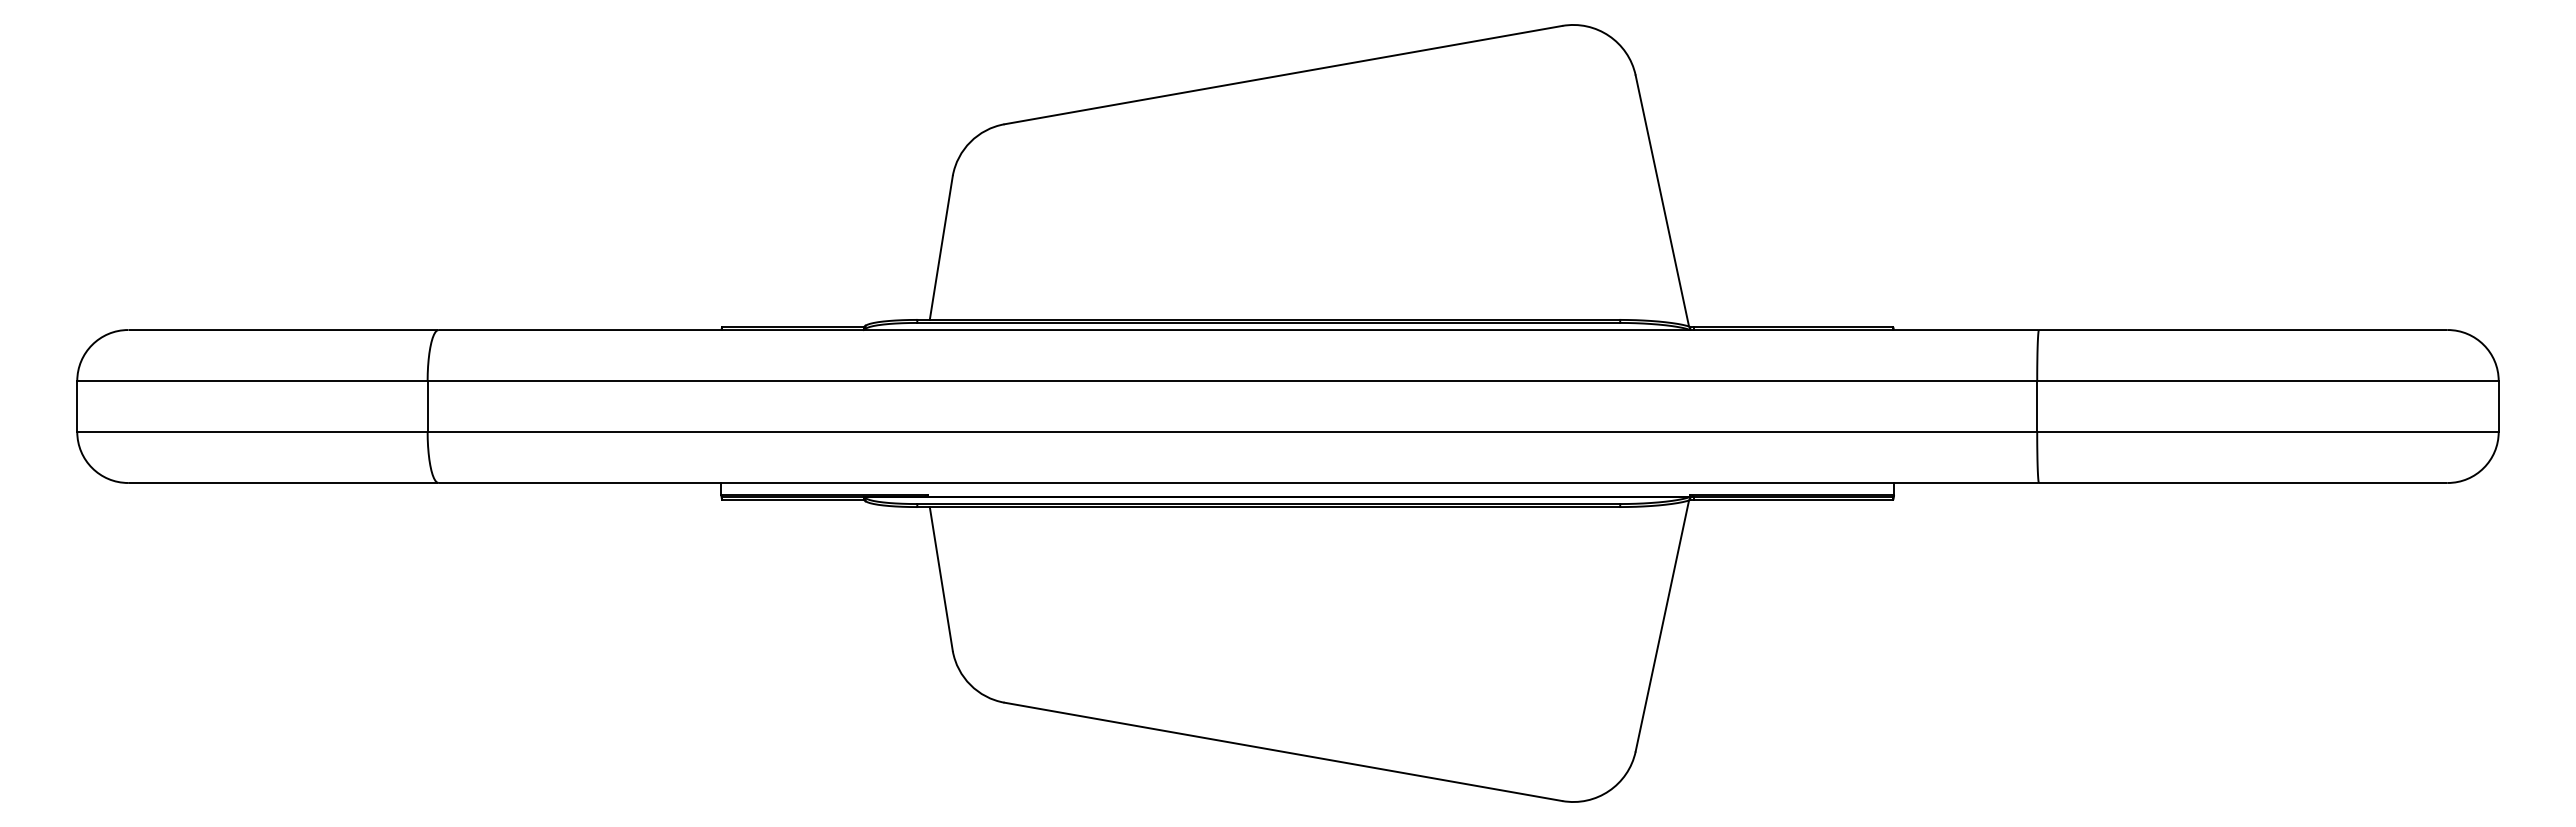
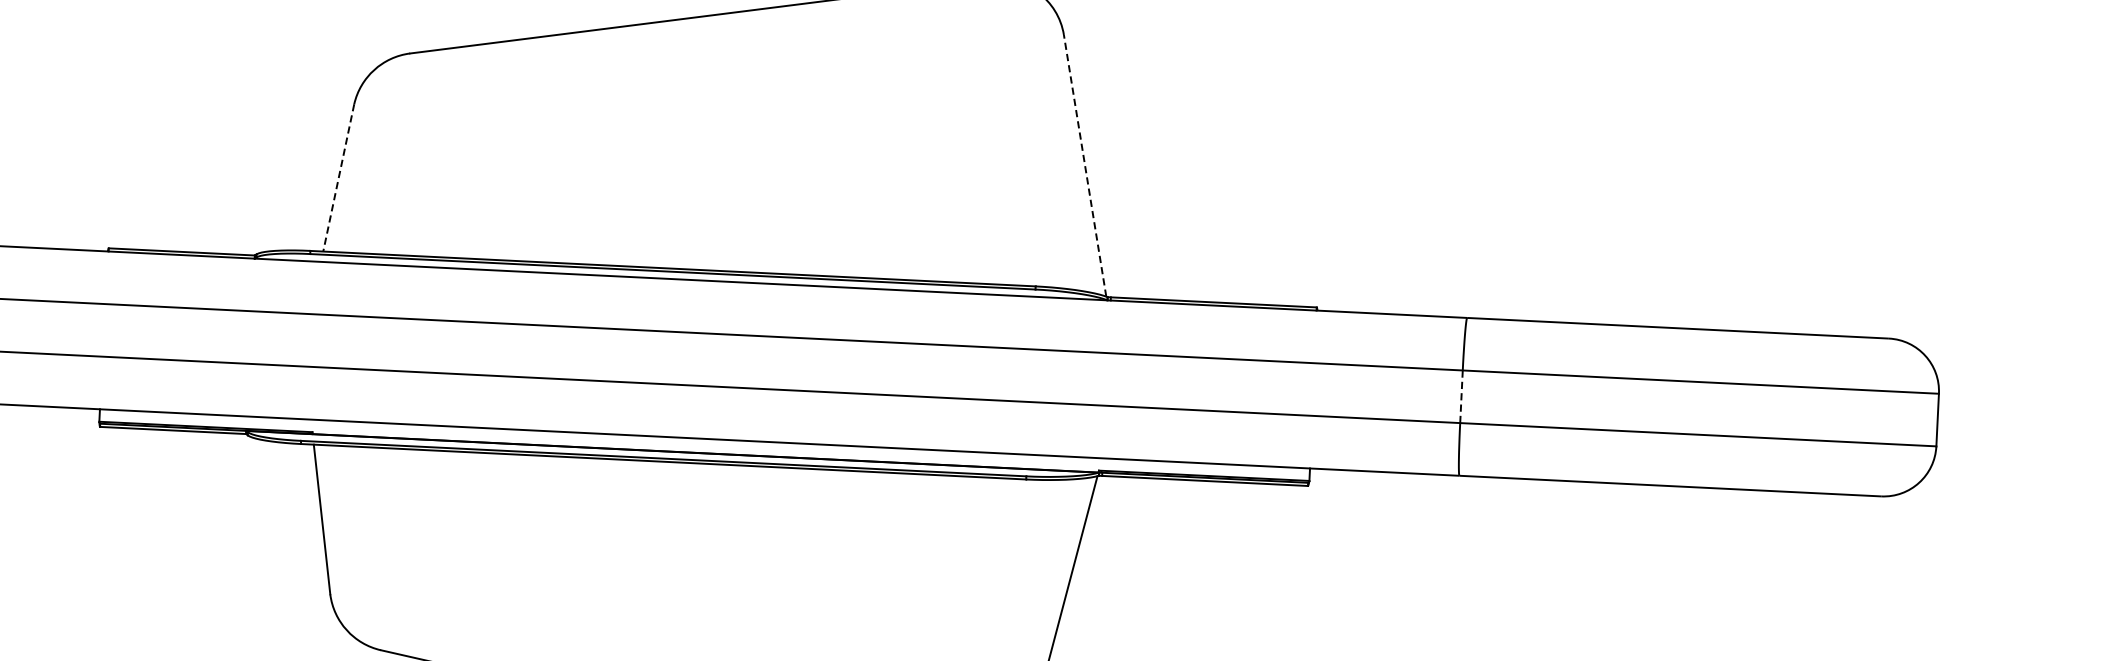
line: (1662, 200) -> (1085, 165), solid -> dashed
line: (941, 247) -> (338, 177), solid -> dashed
line: (2037, 406) -> (1461, 396), solid -> dashed

